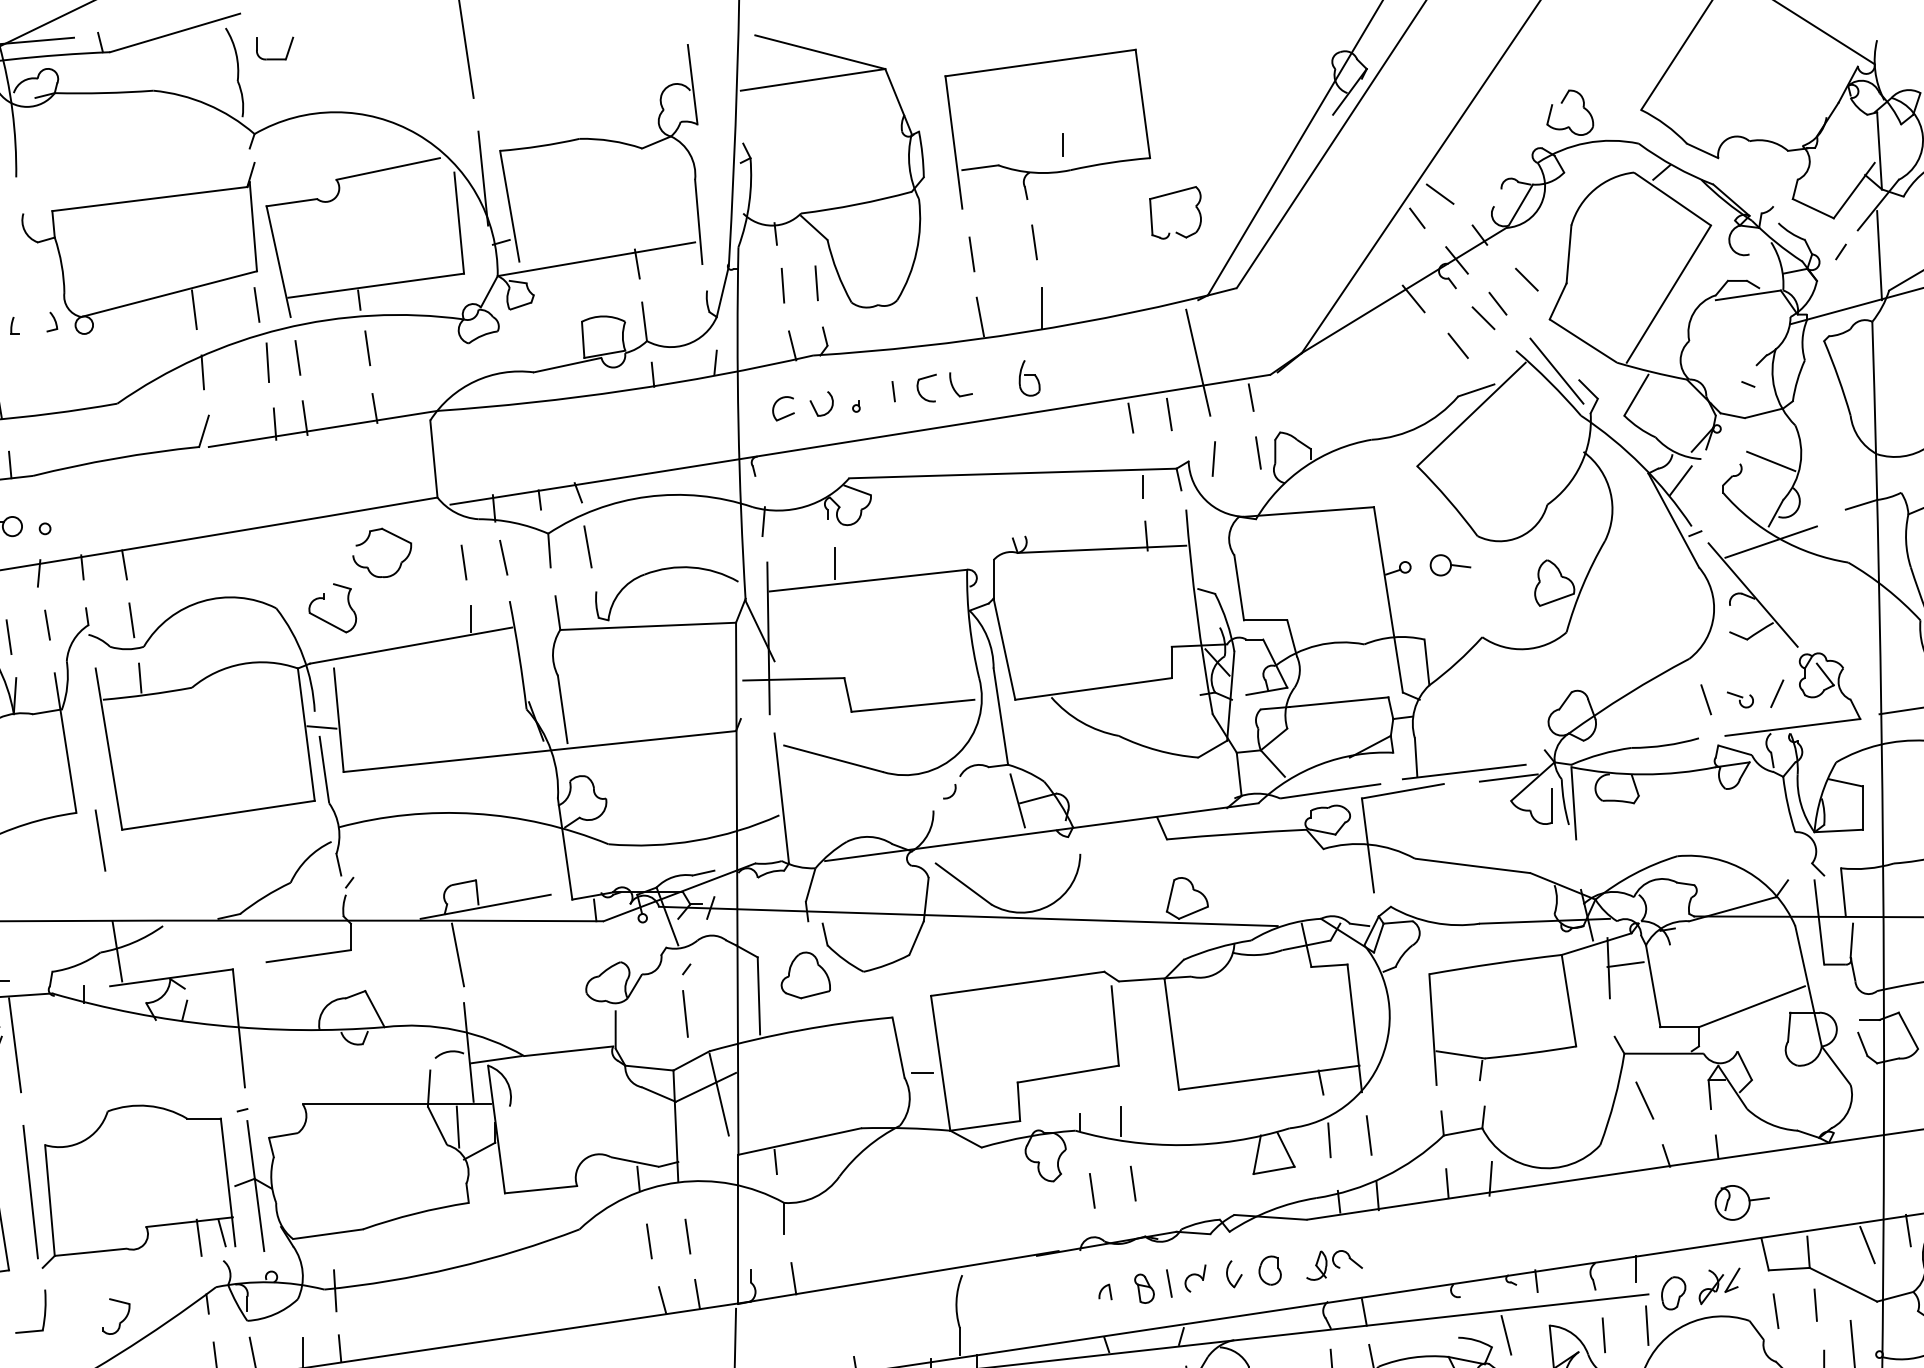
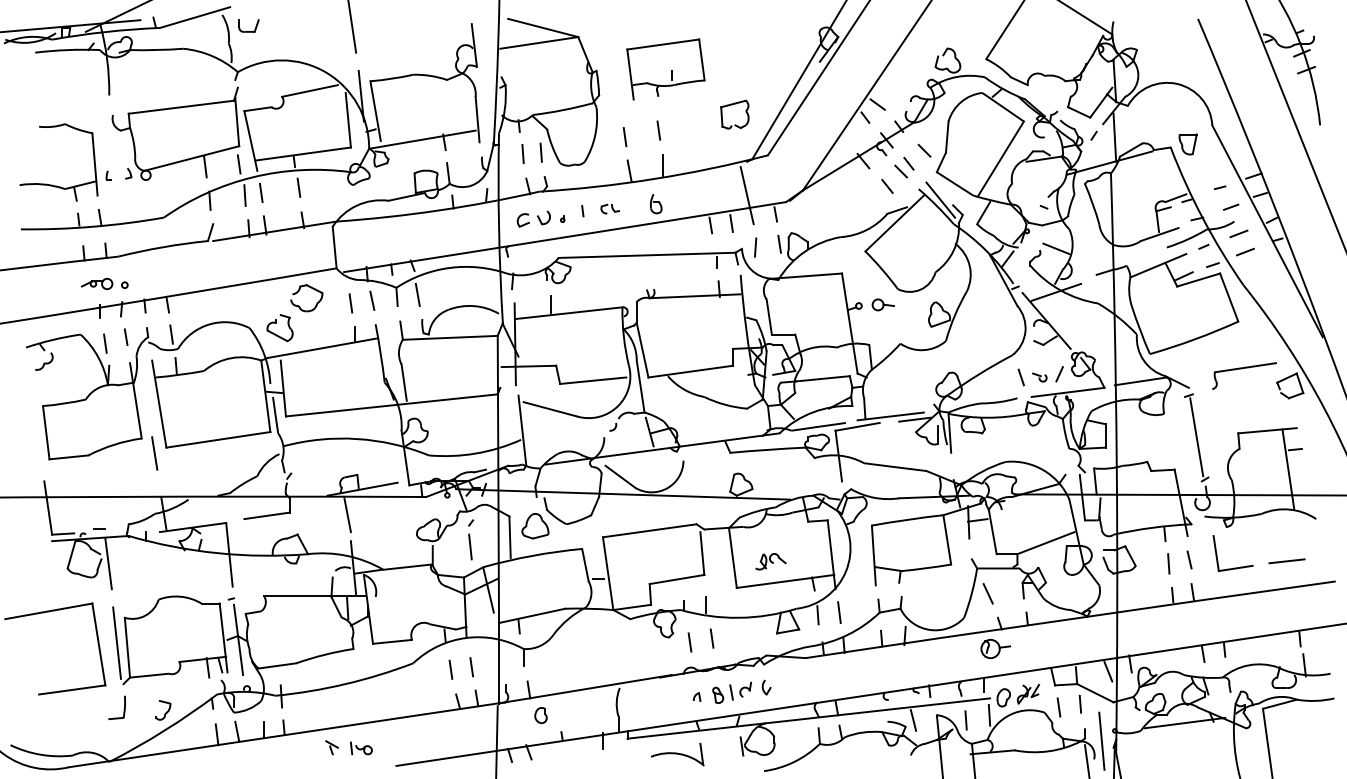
part: (1046, 129) -> (665, 69), size x0.7
part: (943, 386) -> (609, 208), size x0.6
part: (1741, 1203) -> (995, 649), moved
part: (1334, 1264) -> (770, 561), moved
part: (1269, 1270) -> (540, 715), moved

